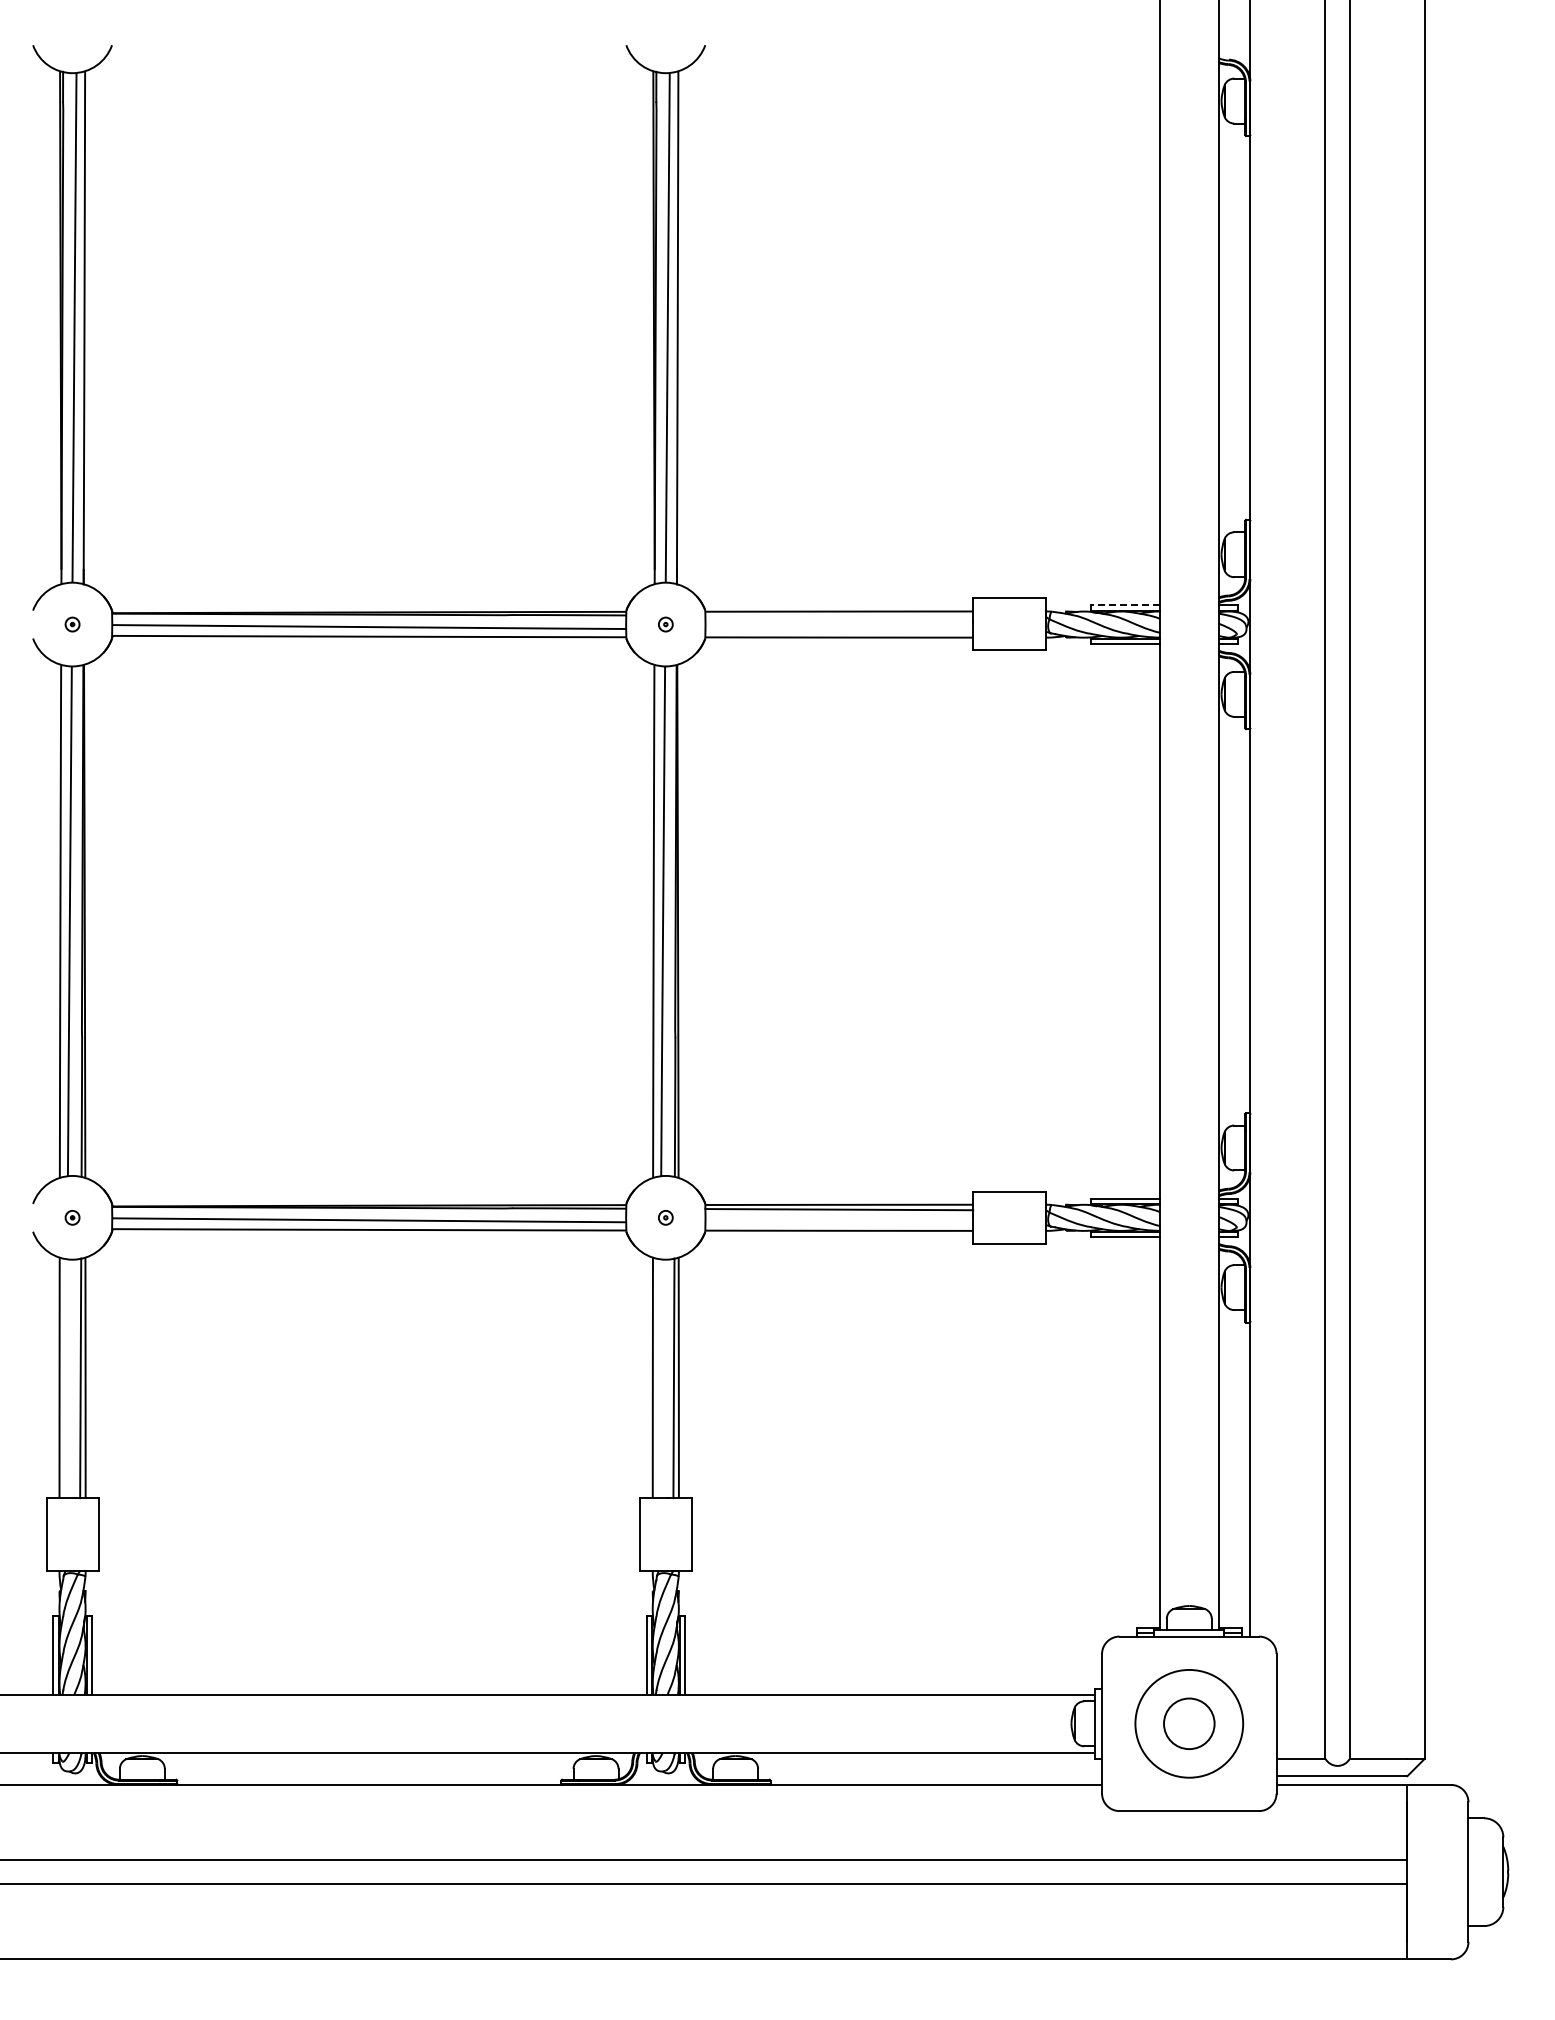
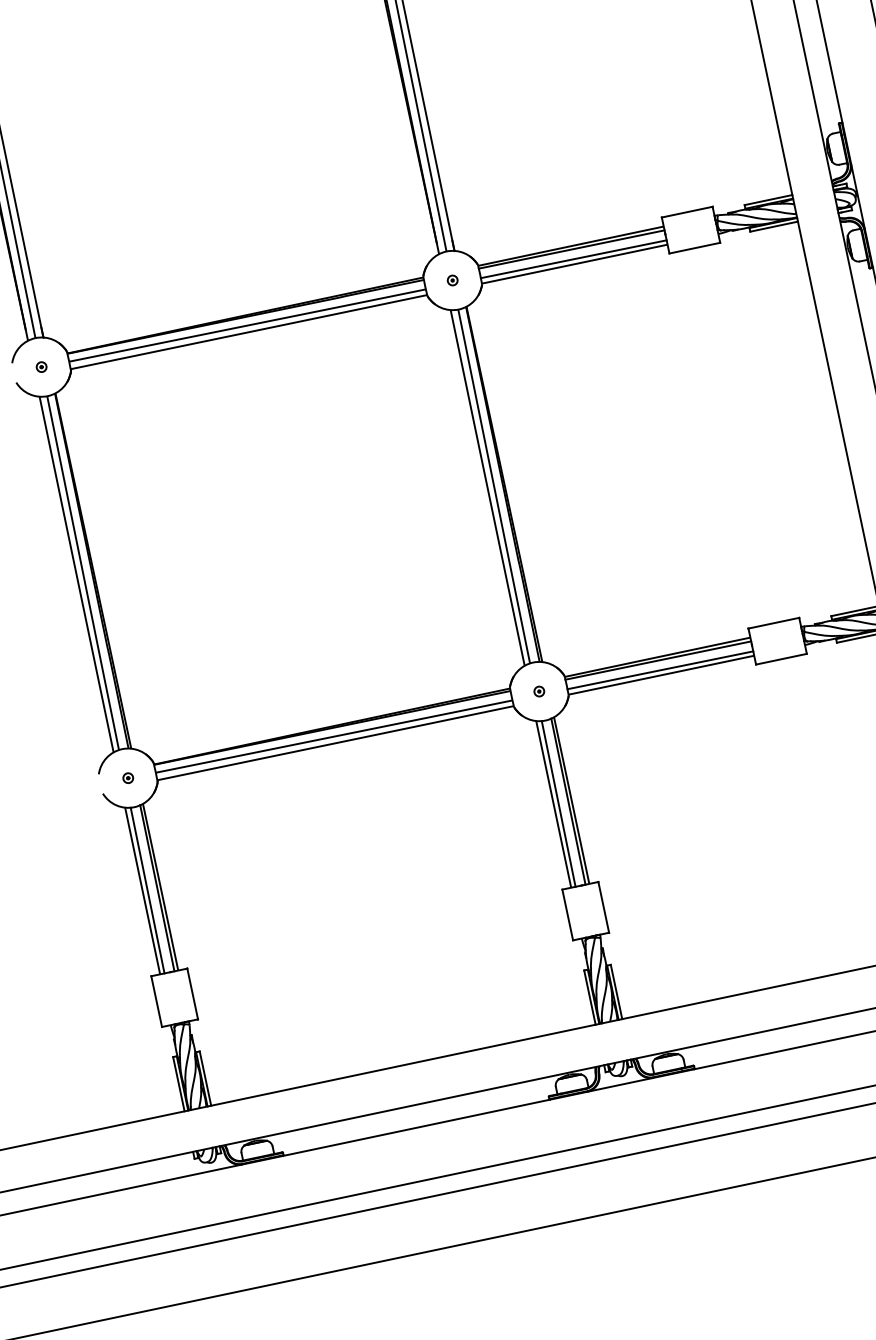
line: (1125, 605) -> (768, 200), dashed -> solid
line: (839, 615) -> (571, 248), added
line: (839, 630) -> (573, 259), added
line: (839, 1223) -> (660, 670), added
line: (66, 1378) -> (147, 890), added
line: (659, 1378) -> (558, 803), added

